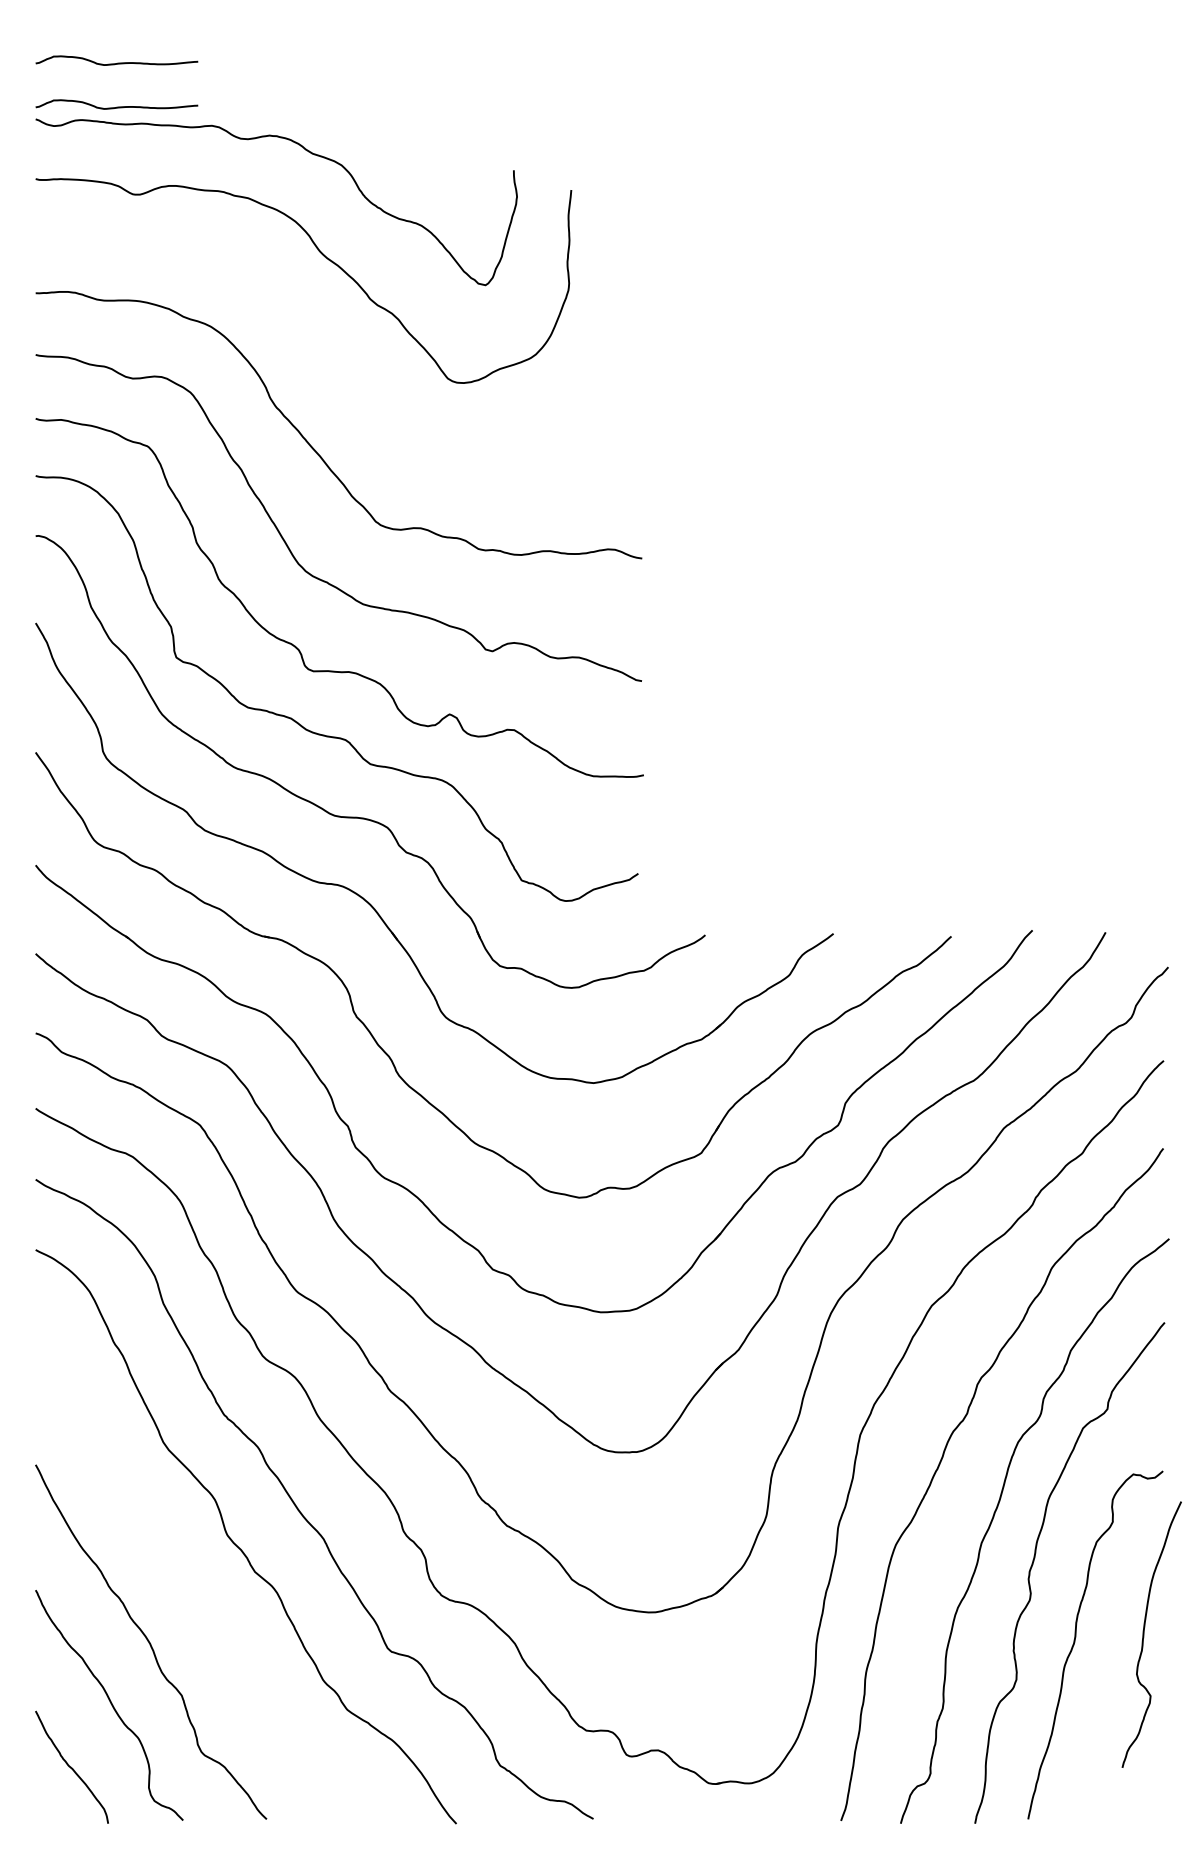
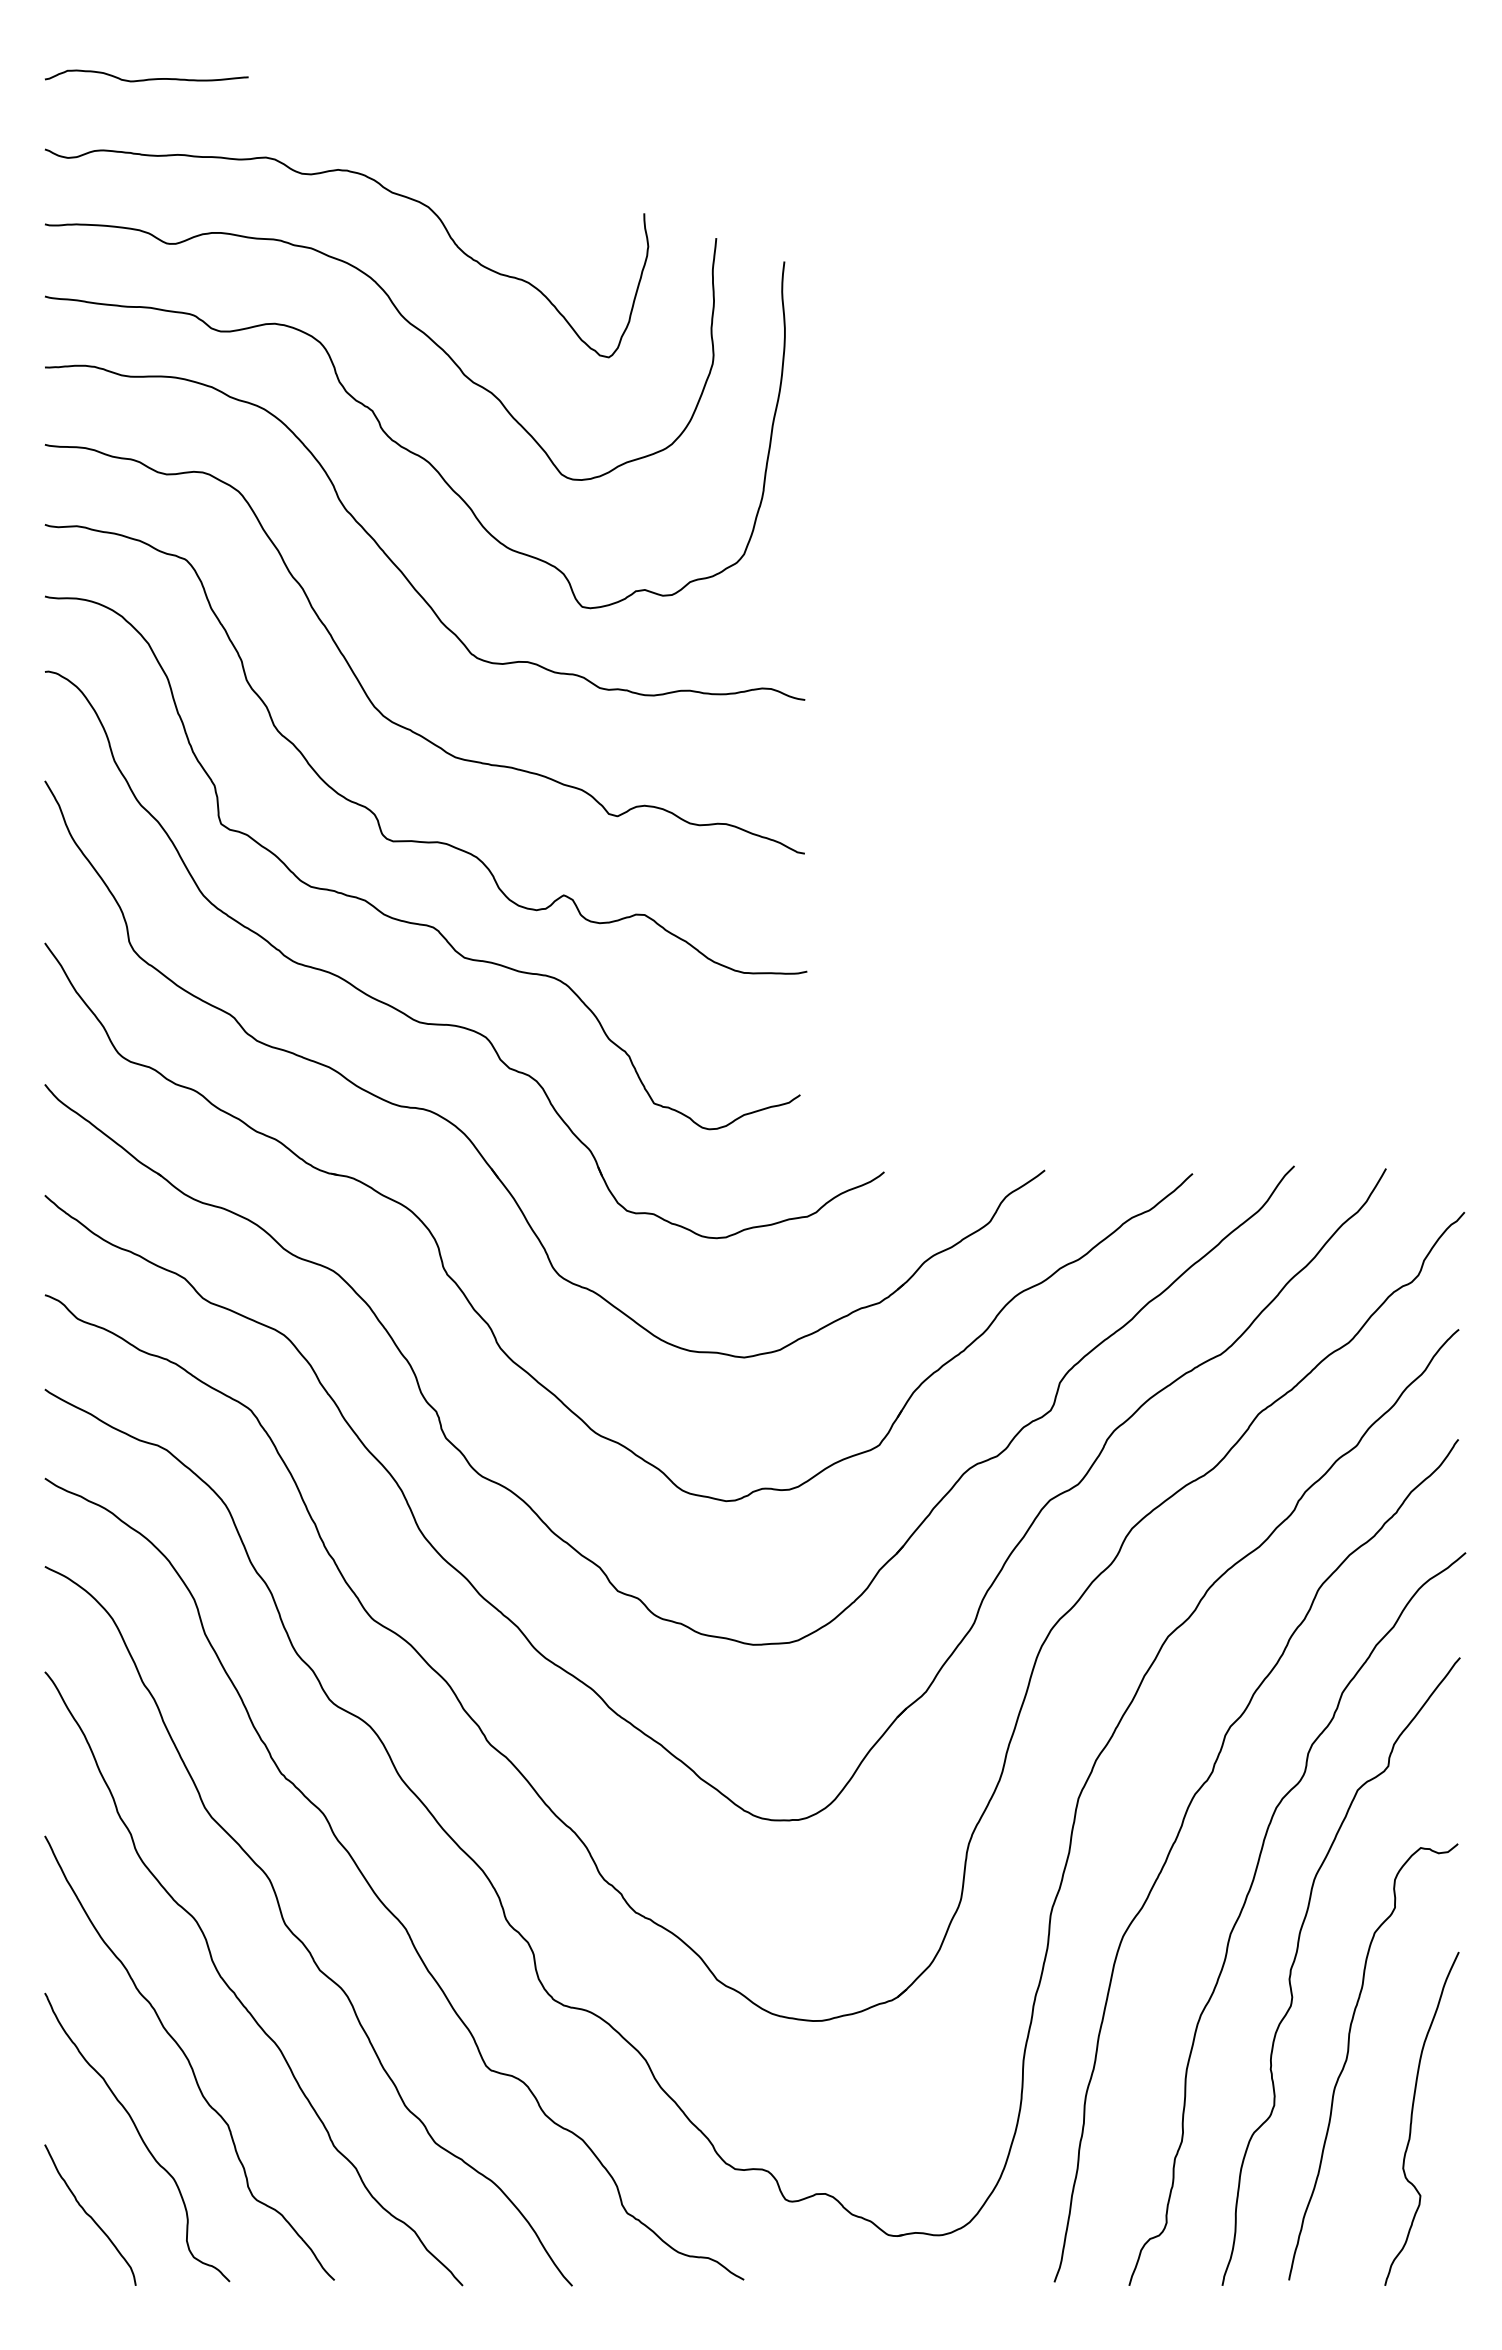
curve: (117, 106) -> (147, 133), removed
curve: (324, 357) -> (407, 448), added
curve: (186, 1588) -> (234, 1991), added
curve: (1144, 1634) -> (1412, 2118), moved

